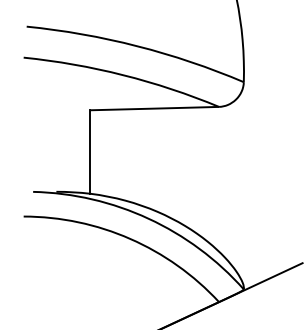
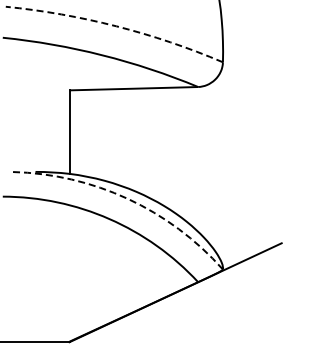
arc: (137, 46) -> (116, 26), solid -> dashed
arc: (148, 218) -> (127, 198), solid -> dashed

